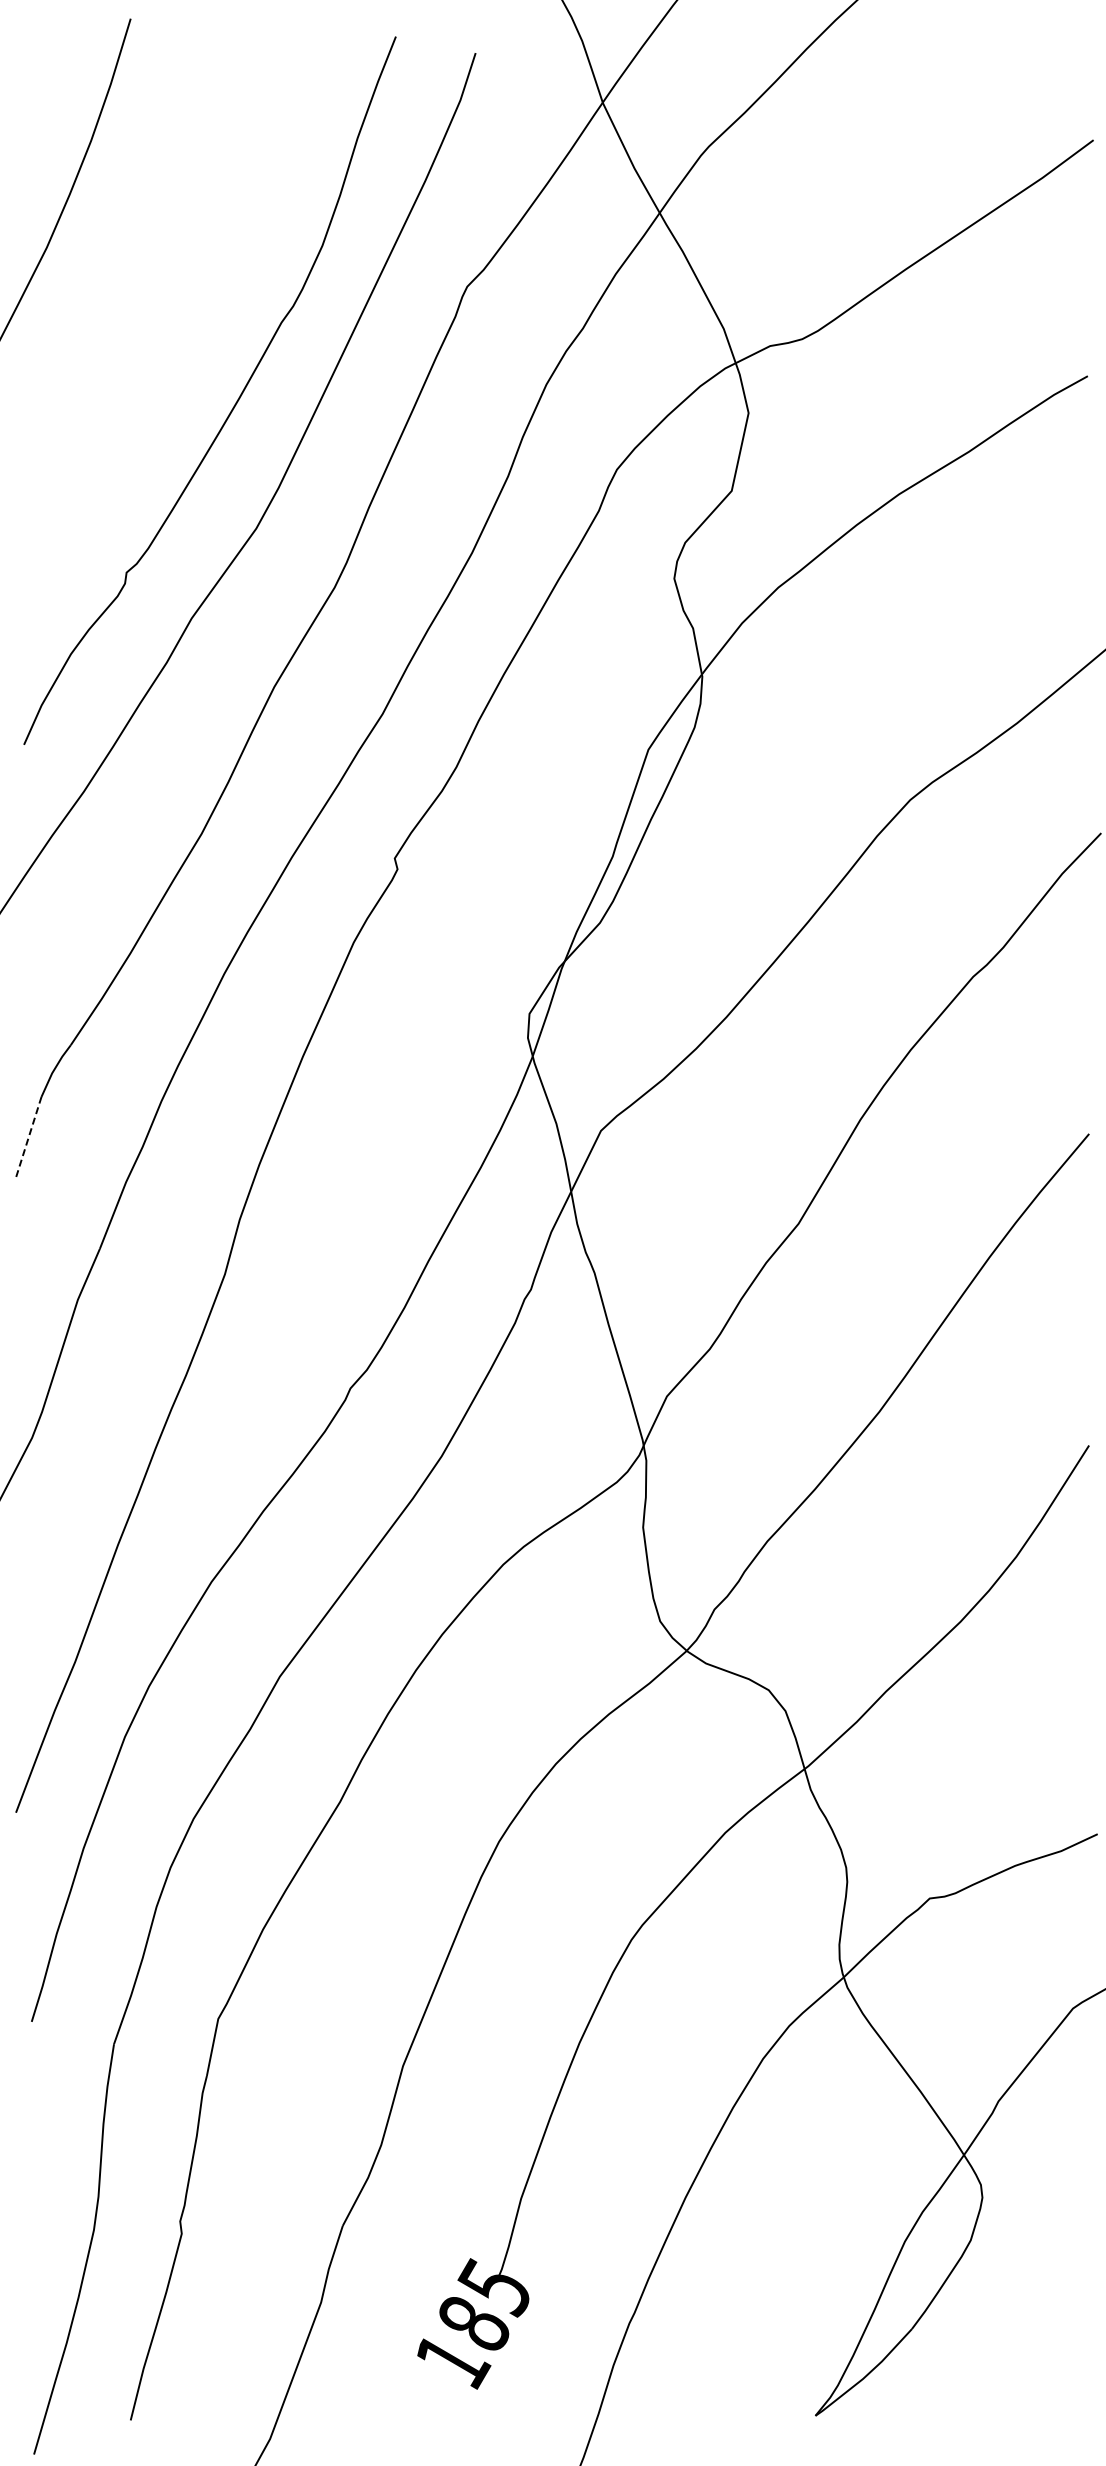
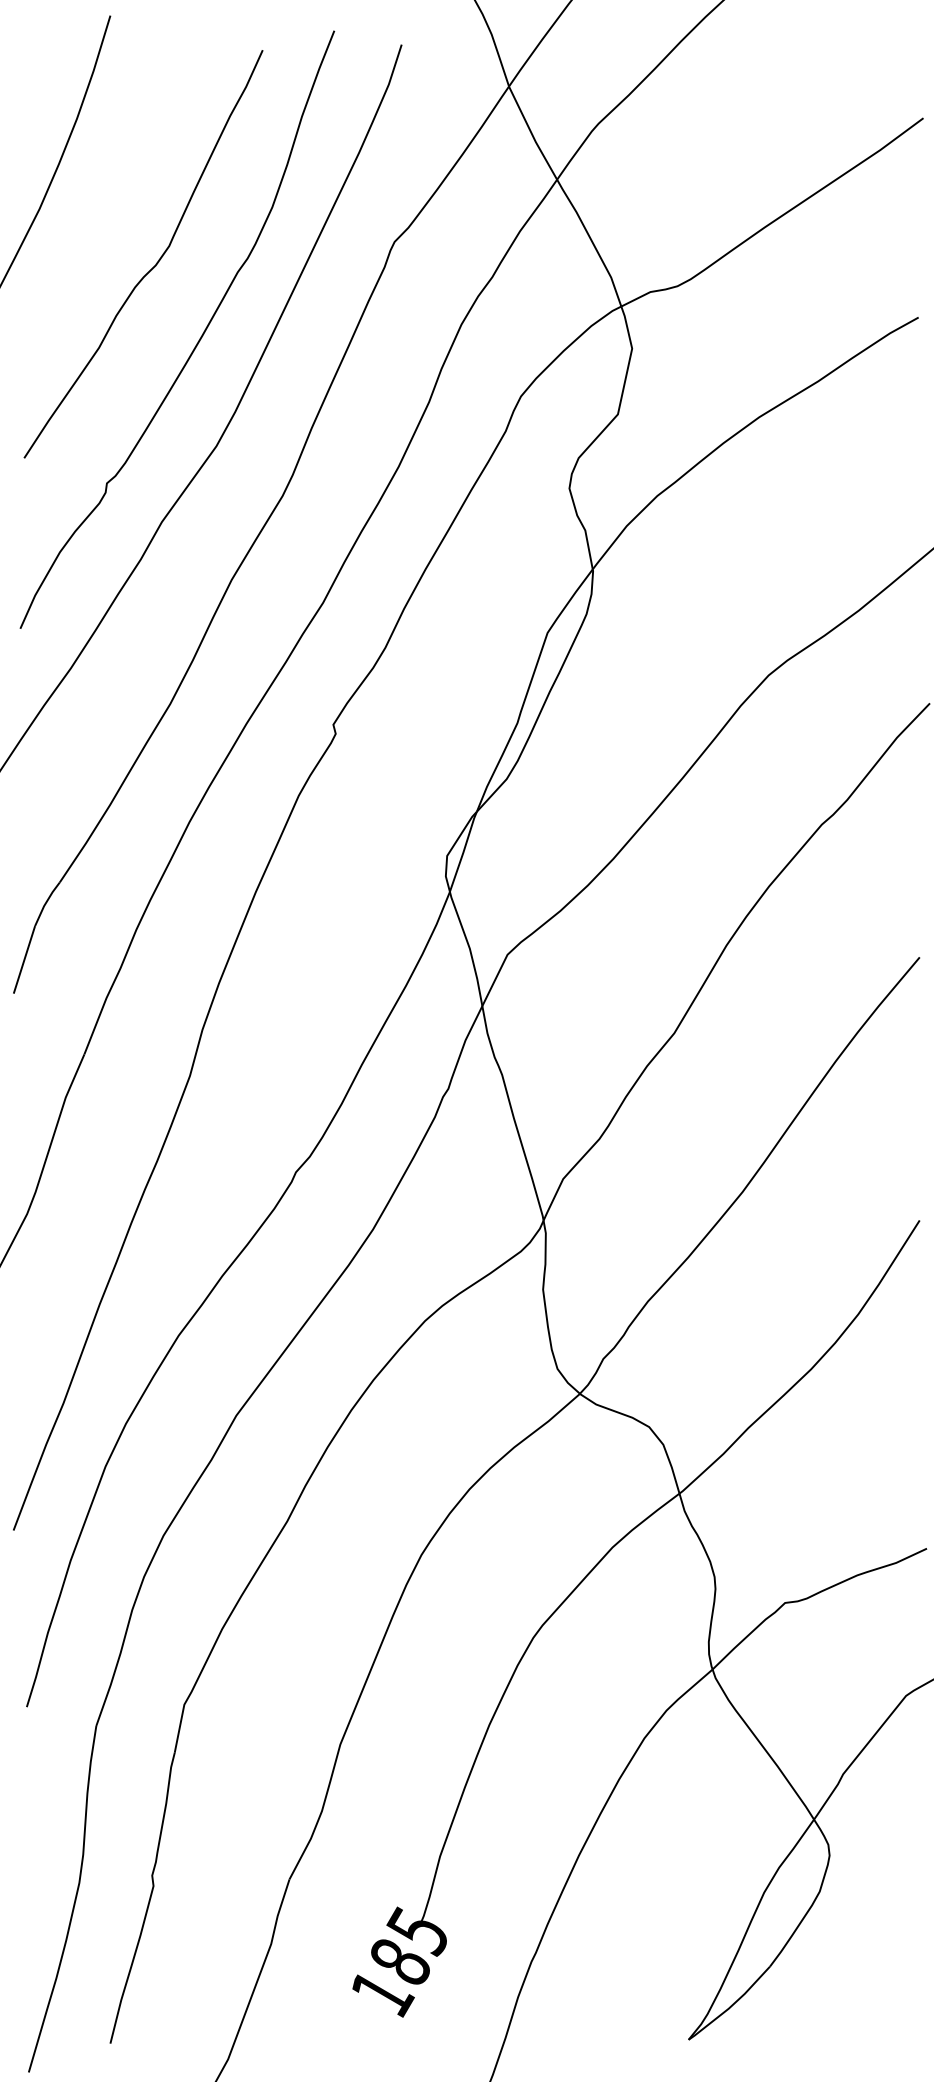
curve: (184, 312) -> (155, 263), added
line: (28, 1136) -> (24, 959), dashed -> solid

